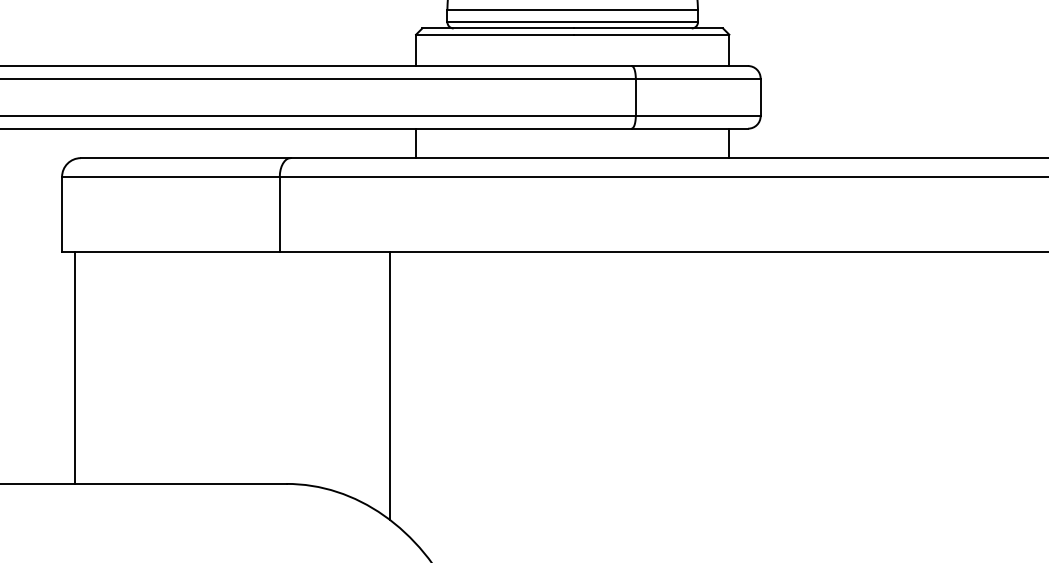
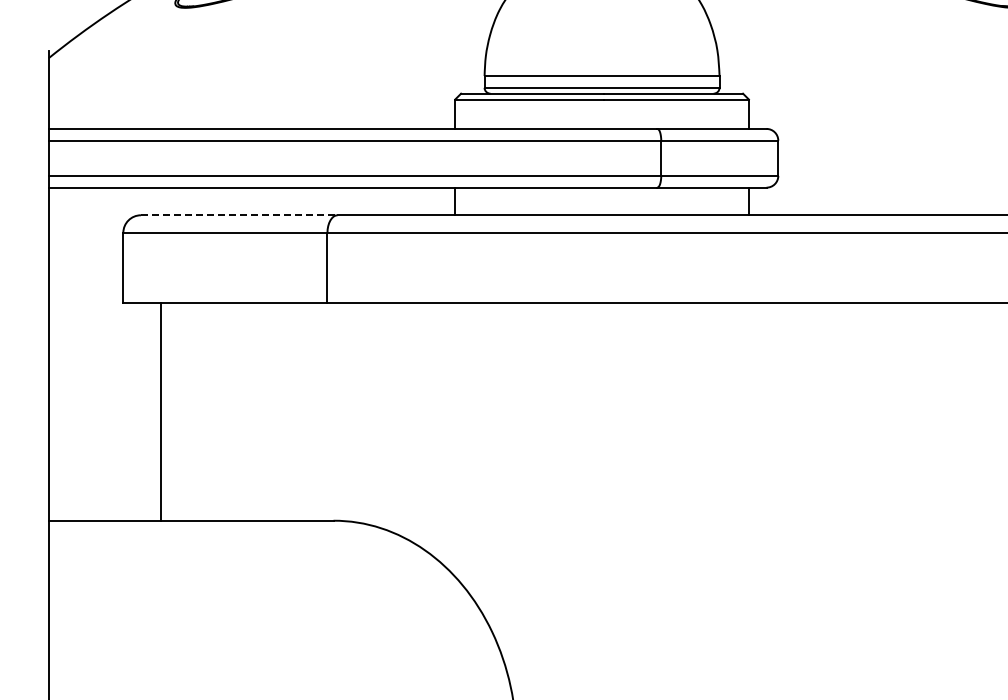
line: (185, 158) -> (239, 215), solid -> dashed
line: (75, 367) -> (161, 411), moved
line: (389, 385) -> (430, 428), removed

